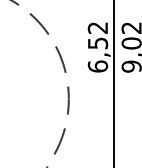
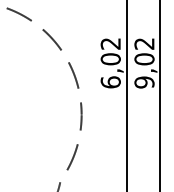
text: (97, 43) -> (110, 59), 6,52 -> 6,02

